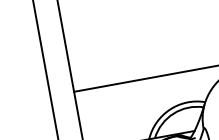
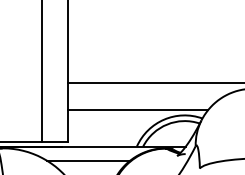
line: (143, 104) -> (137, 109), added

